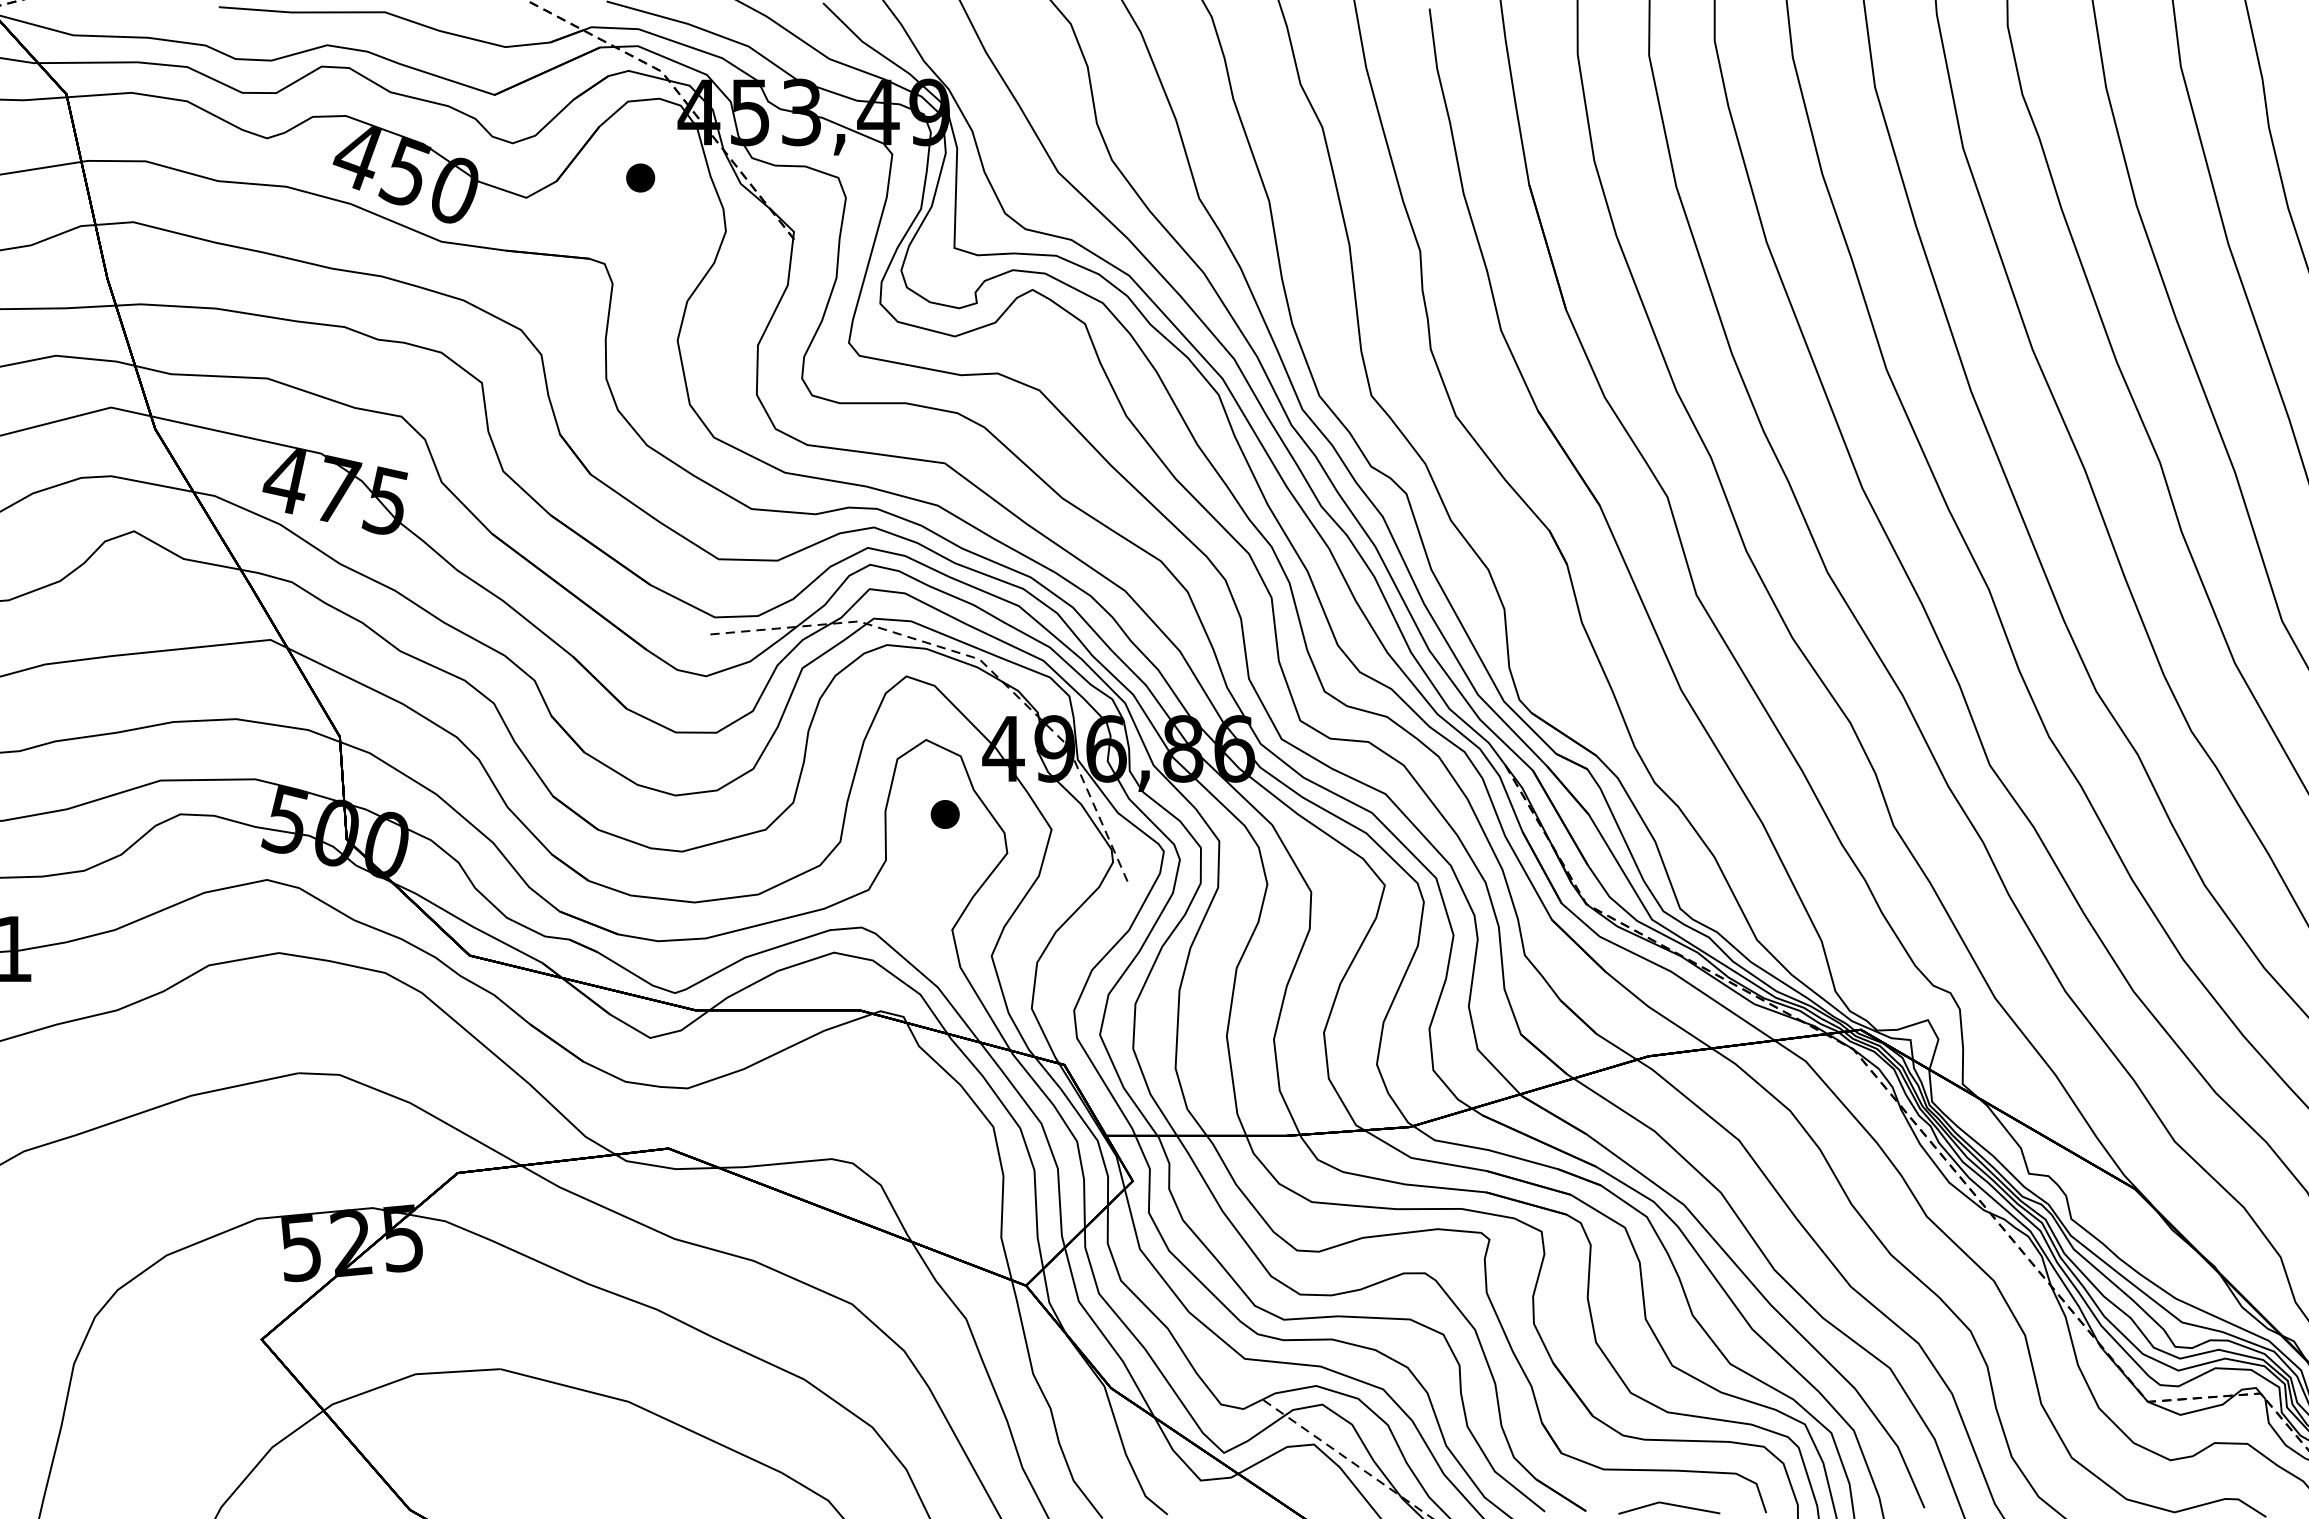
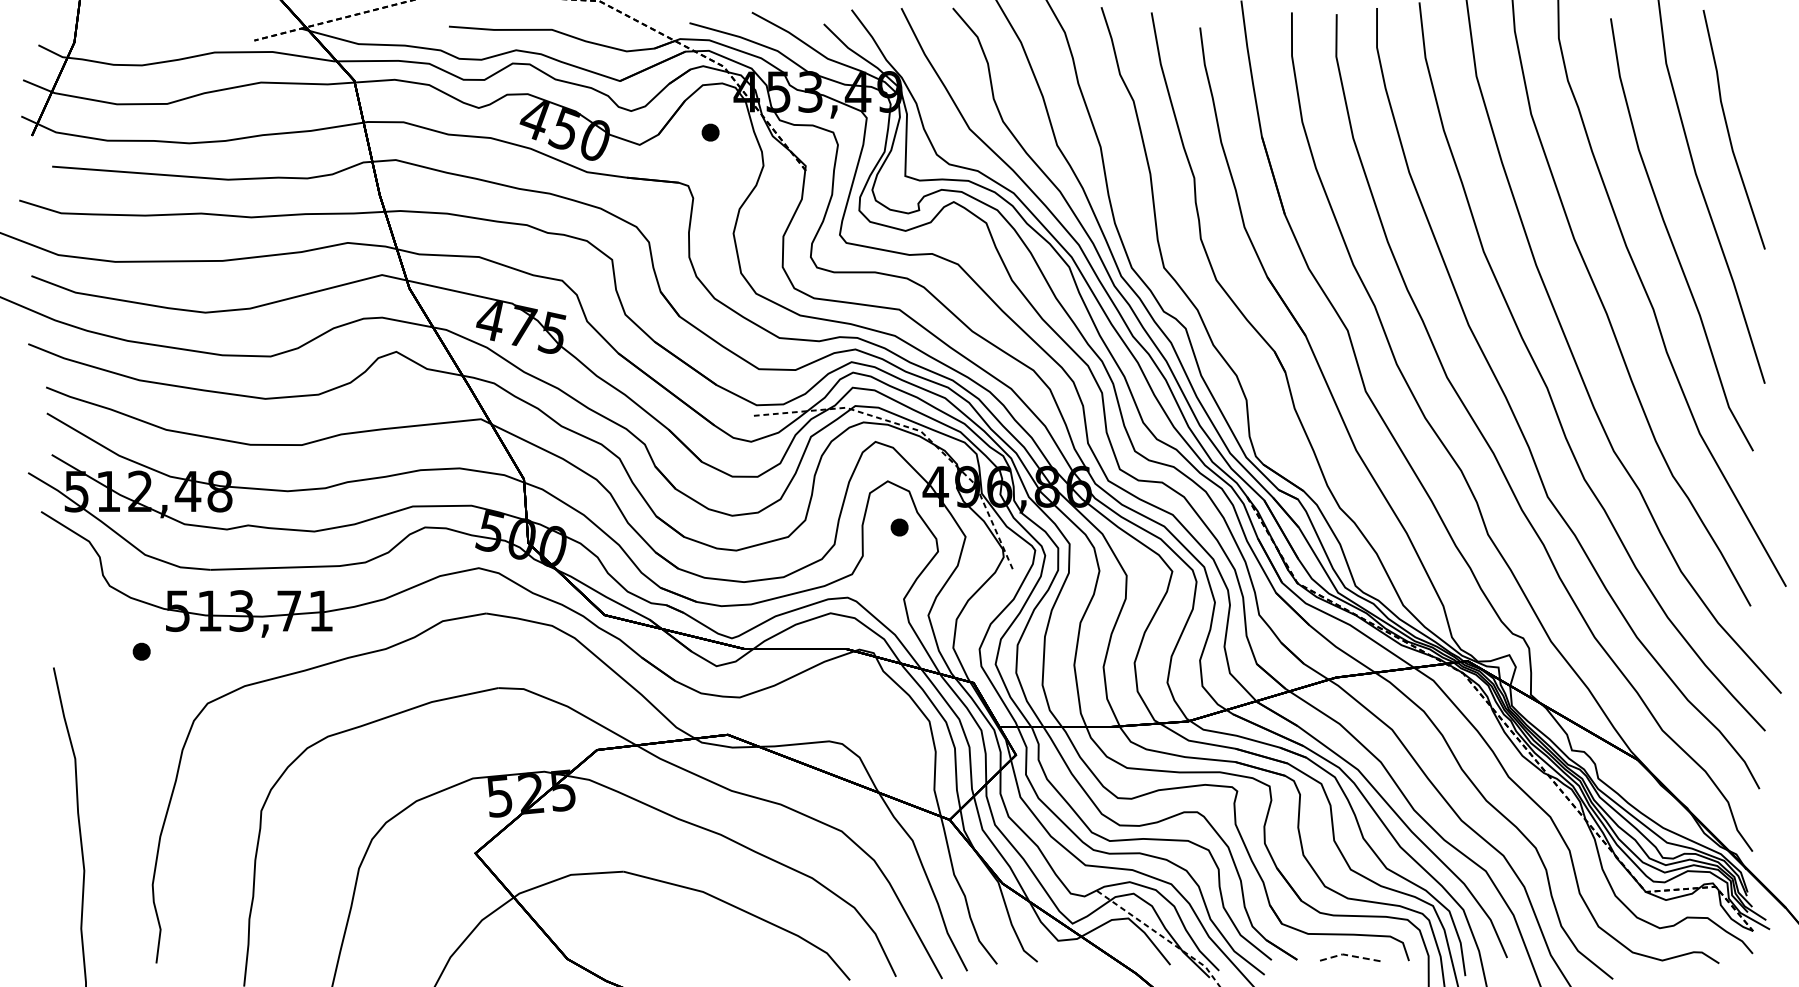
line: (1667, 1504) -> (1347, 955), solid -> dashed

